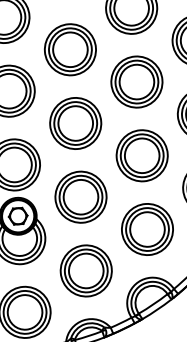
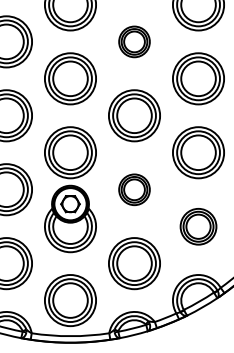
part: (70, 49) -> (134, 41), size x0.6
part: (80, 197) -> (134, 189), size x0.6
part: (147, 229) -> (198, 226), size x0.7

